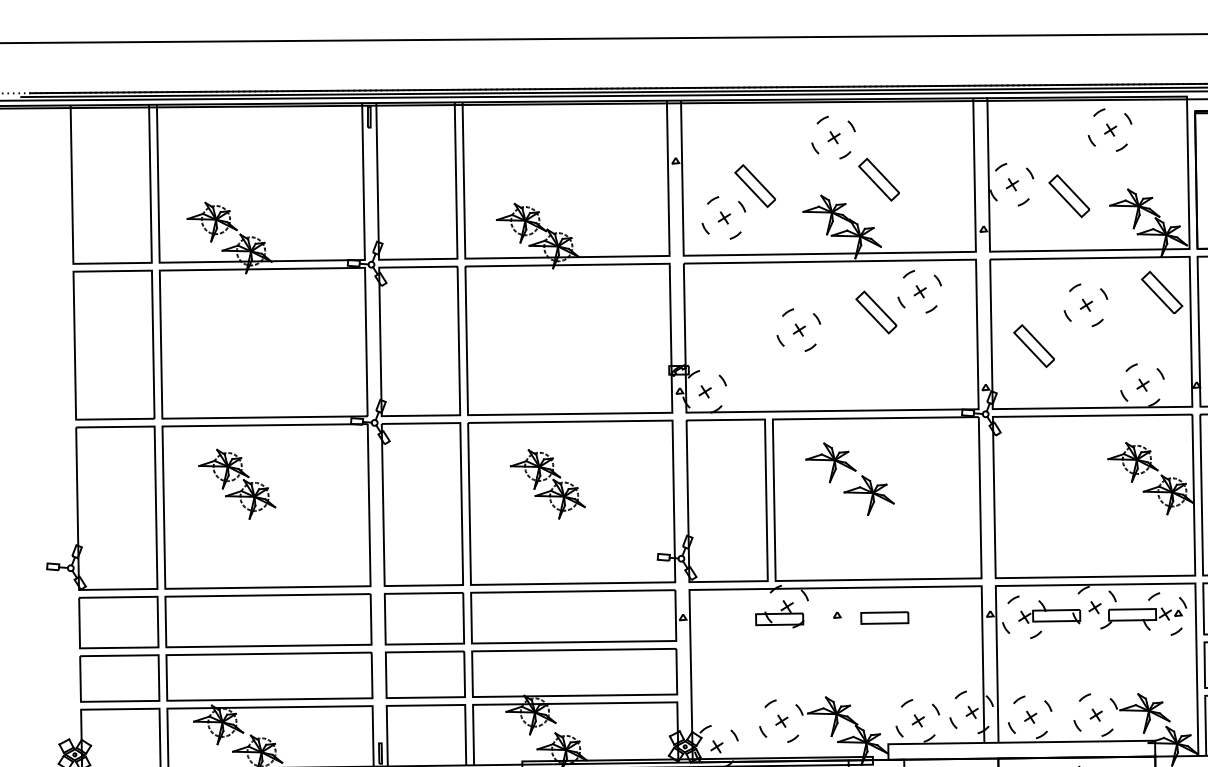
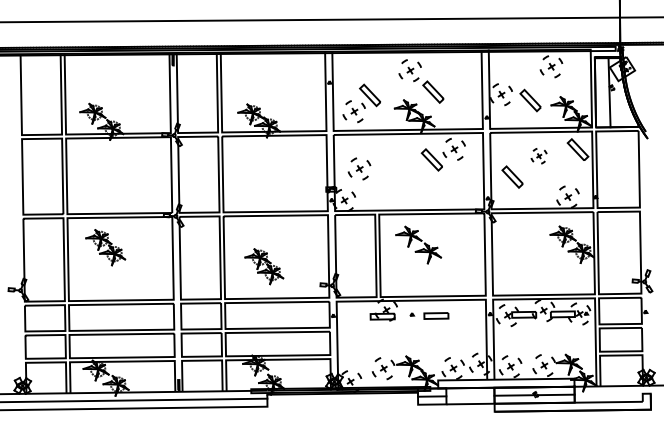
part: (1084, 303) -> (538, 155), size x0.7
part: (798, 329) -> (359, 168), moved
part: (548, 483) -> (264, 266), moved

